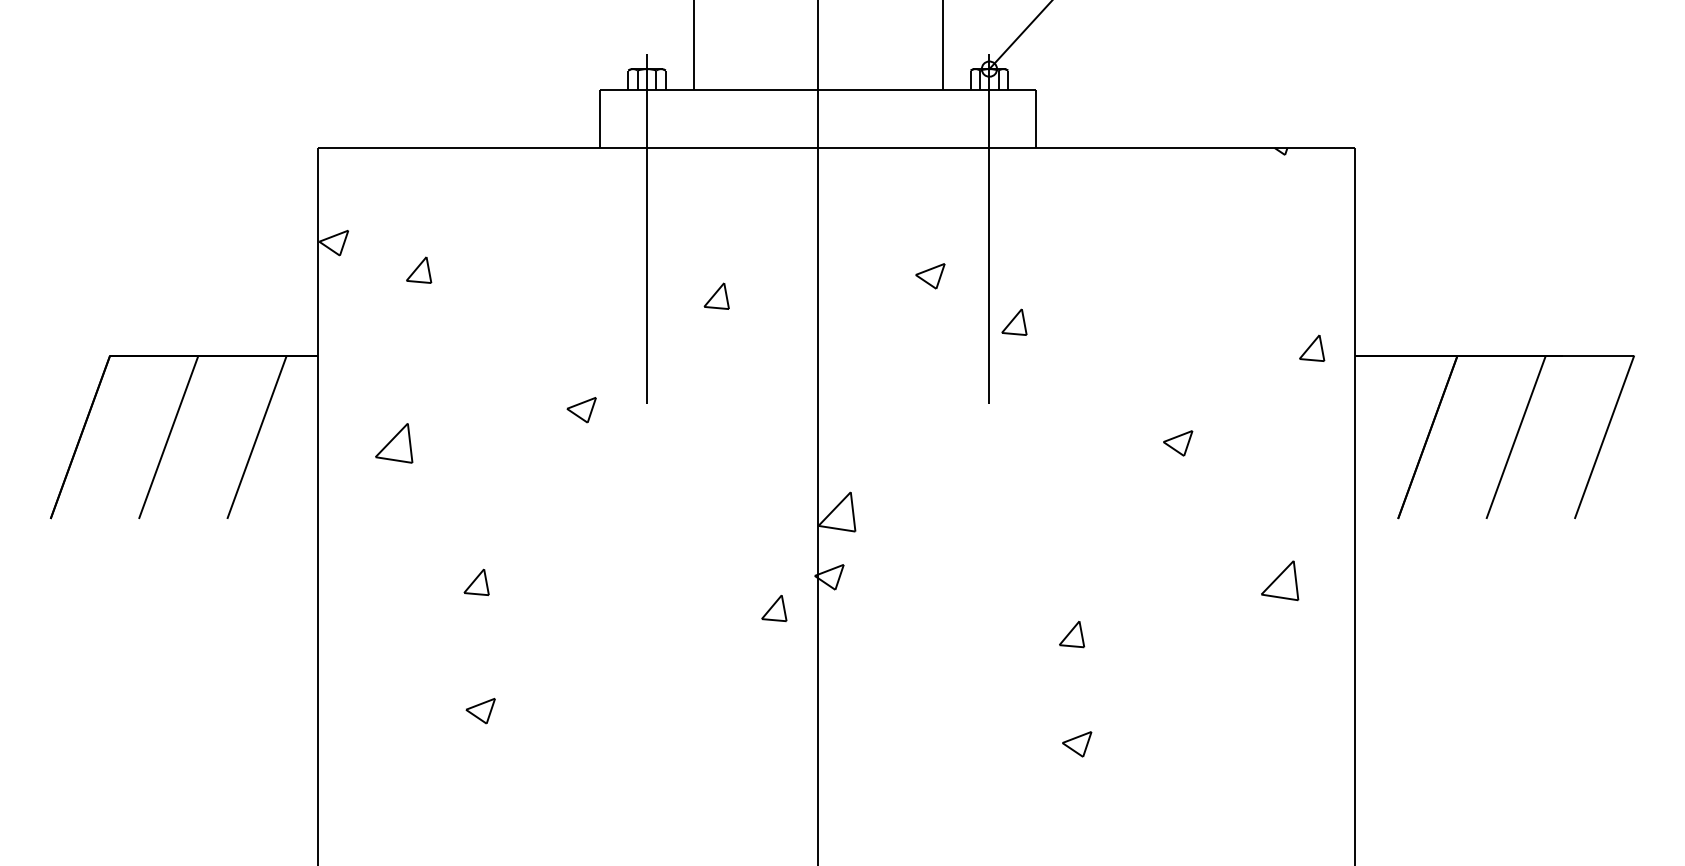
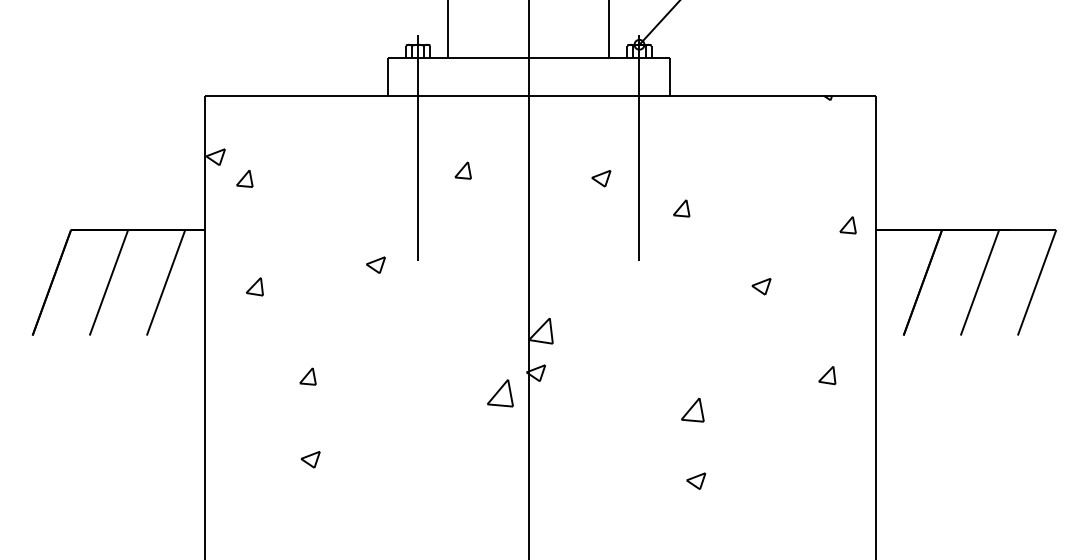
part: (418, 269) -> (244, 178), moved
part: (715, 296) -> (462, 170), moved
part: (1014, 322) -> (681, 208), moved
part: (393, 443) -> (254, 286), size x0.7
part: (1278, 580) -> (826, 375), size x0.7
part: (774, 608) -> (500, 393), size x1.6
part: (1071, 634) -> (692, 410), size x1.4

